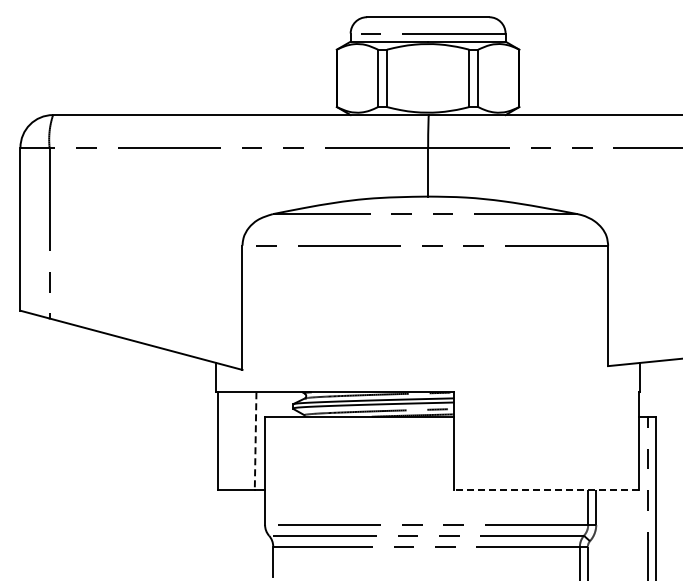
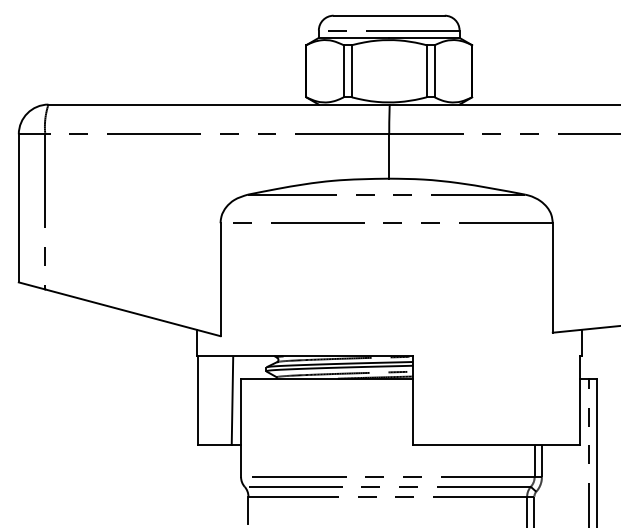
line: (255, 442) -> (232, 402), dashed -> solid
line: (545, 490) -> (495, 445), dashed -> solid

